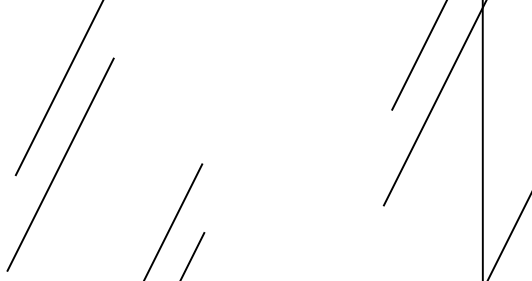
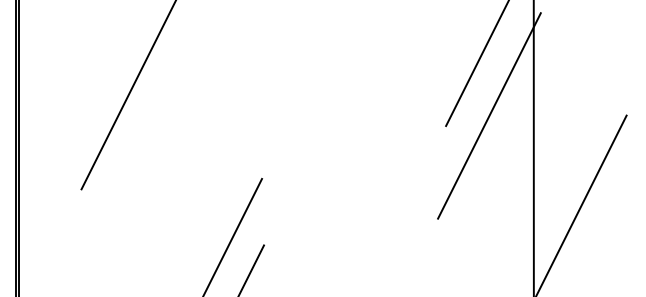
line: (60, 164) -> (124, 179), removed

